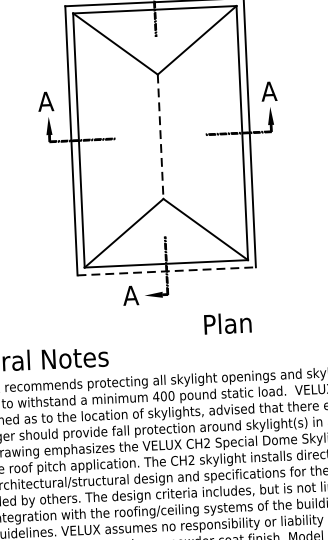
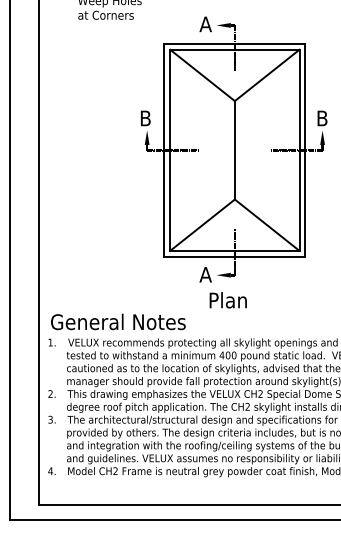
text: (269, 91) -> (322, 118), A -> B
text: (45, 101) -> (145, 118), A -> B
line: (160, 137) -> (234, 150), dashed -> solid
line: (166, 270) -> (234, 256), dashed -> solid
text: (226, 323) -> (227, 300), moved

